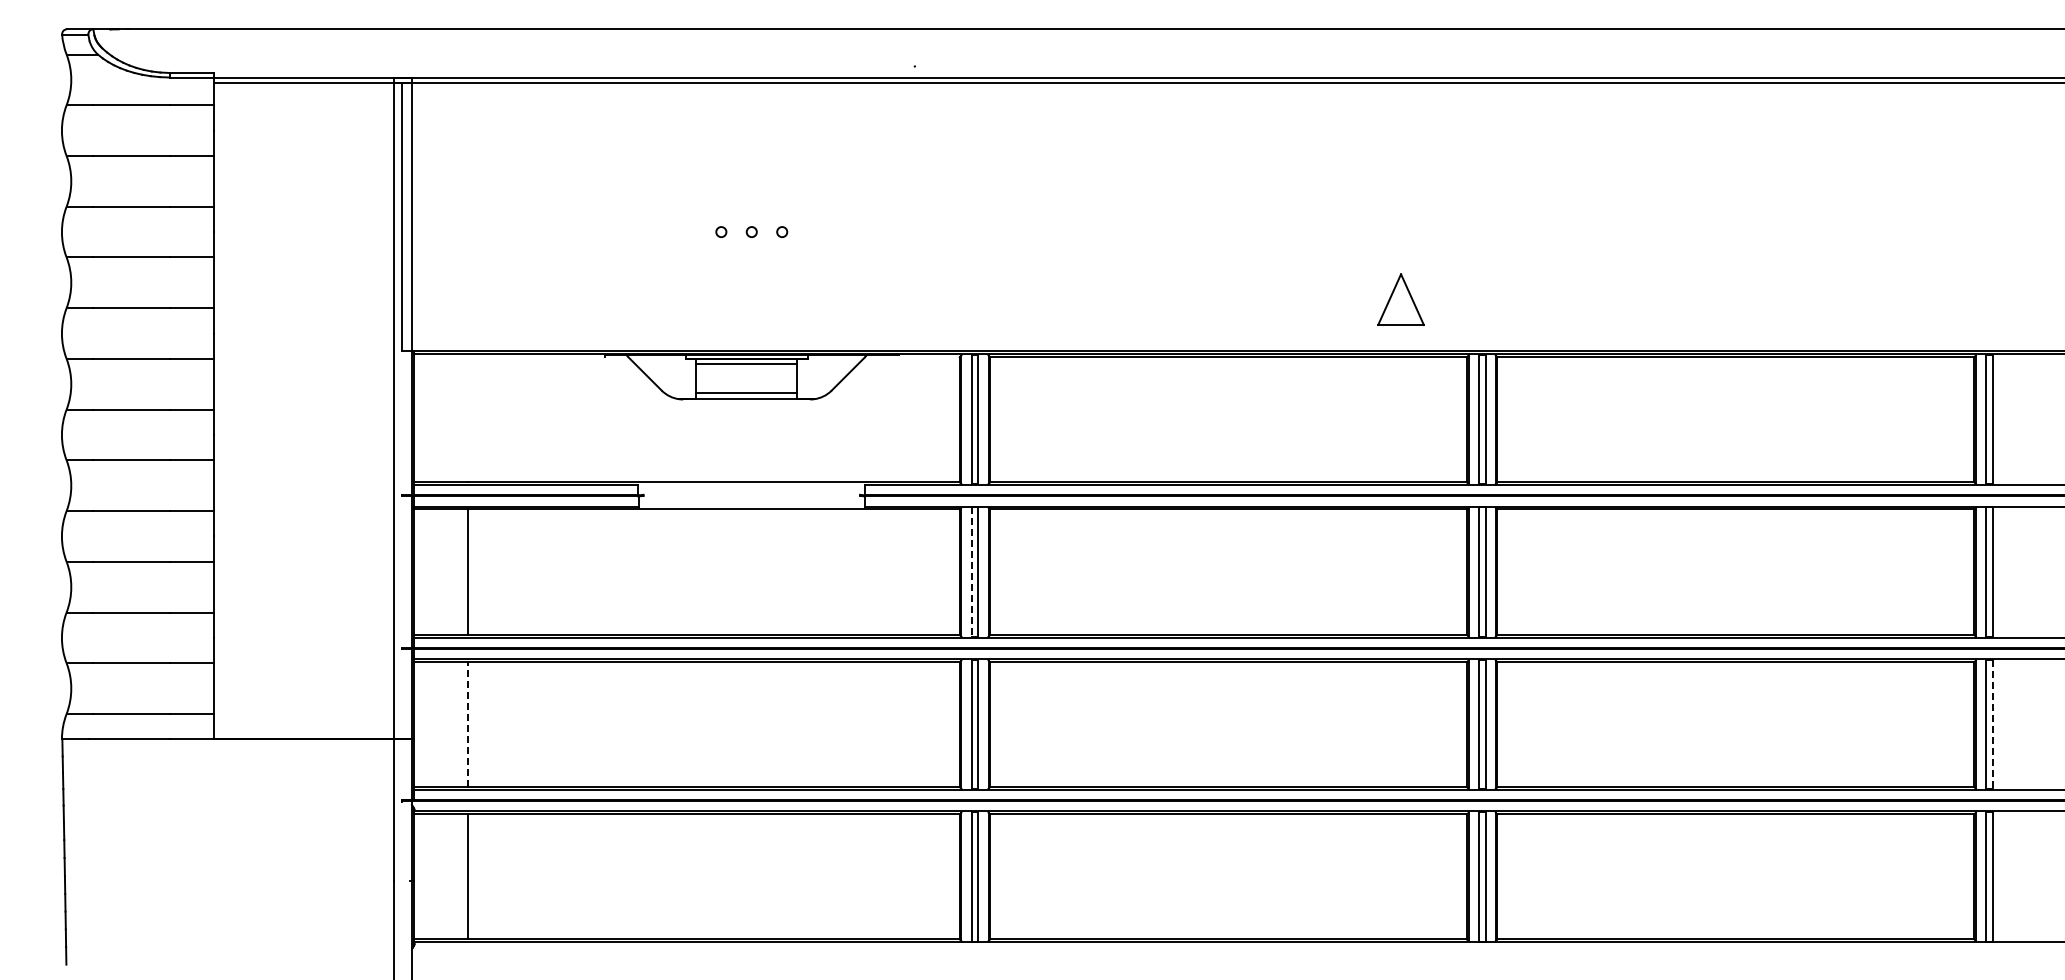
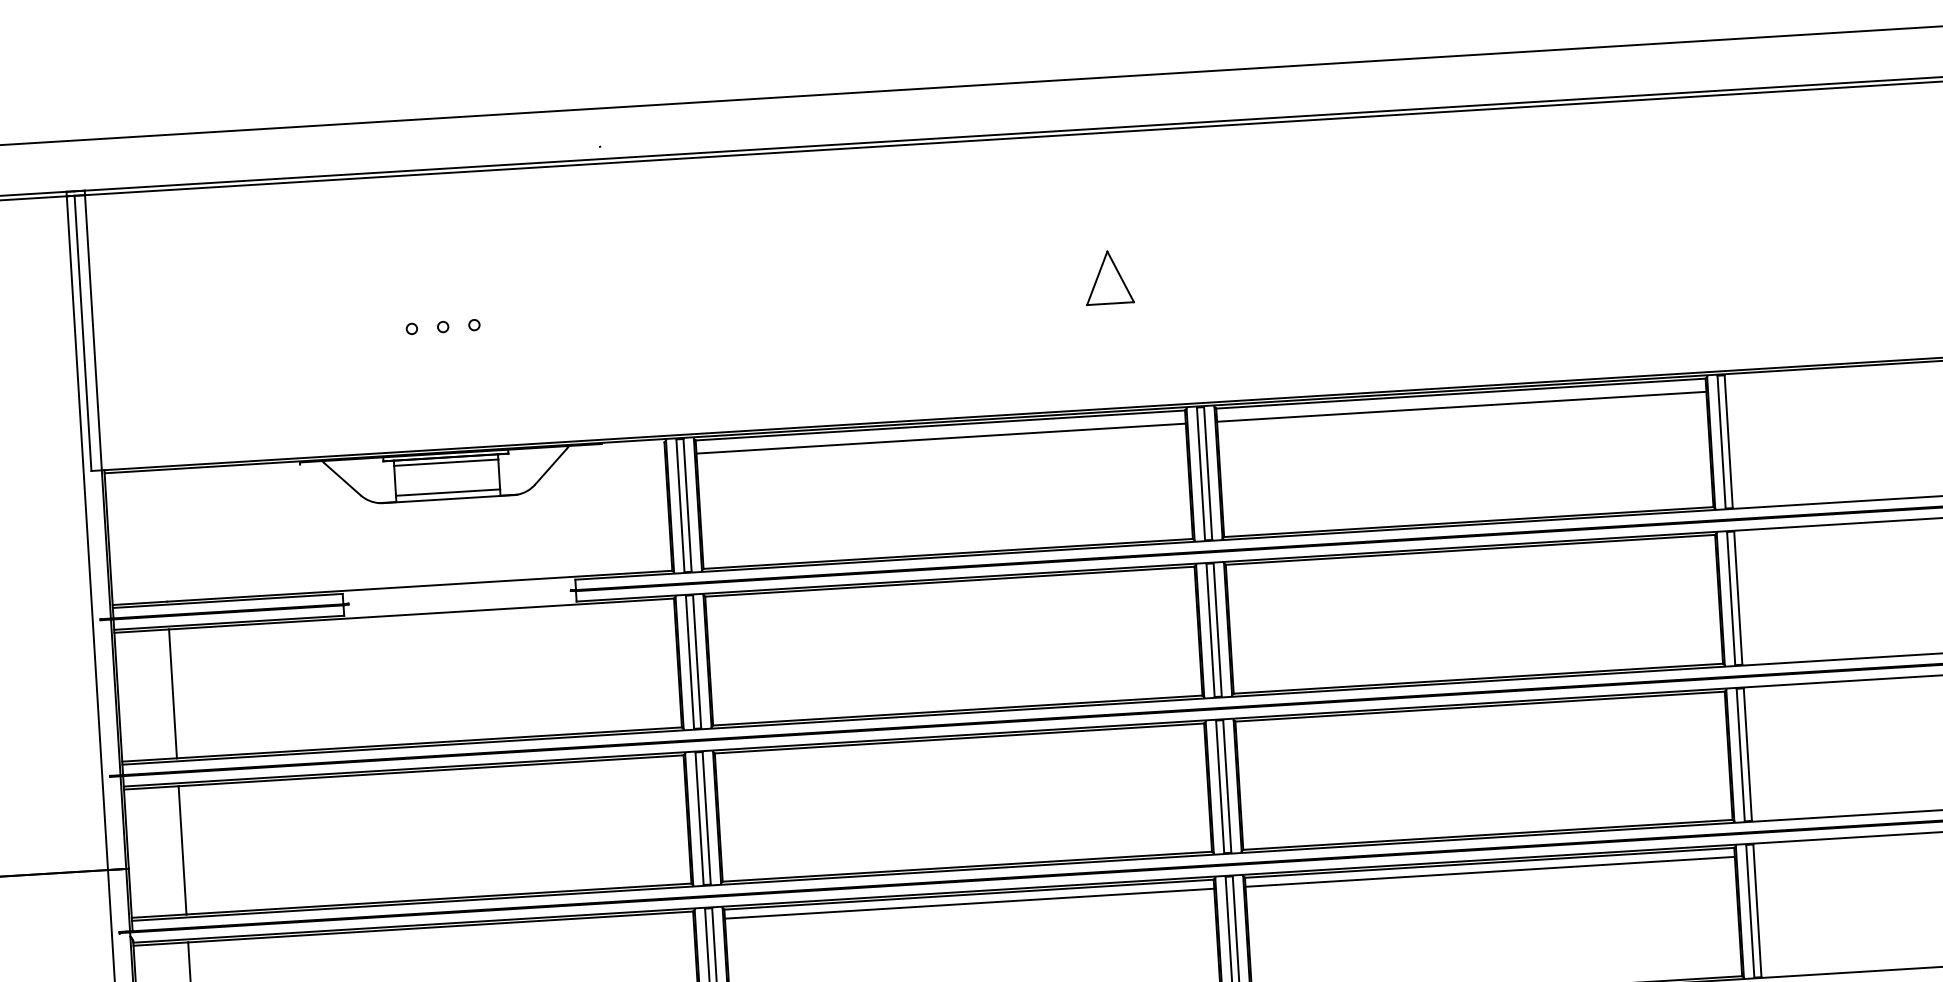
part: (1400, 299) -> (1108, 277), moved
line: (1228, 370) -> (941, 439), added
line: (1735, 370) -> (1461, 407), added
line: (971, 572) -> (690, 662), dashed -> solid
line: (467, 724) -> (182, 850), dashed -> solid
line: (1992, 724) -> (1747, 754), dashed -> solid
line: (1228, 823) -> (969, 904), added
line: (1735, 823) -> (1489, 872), added

